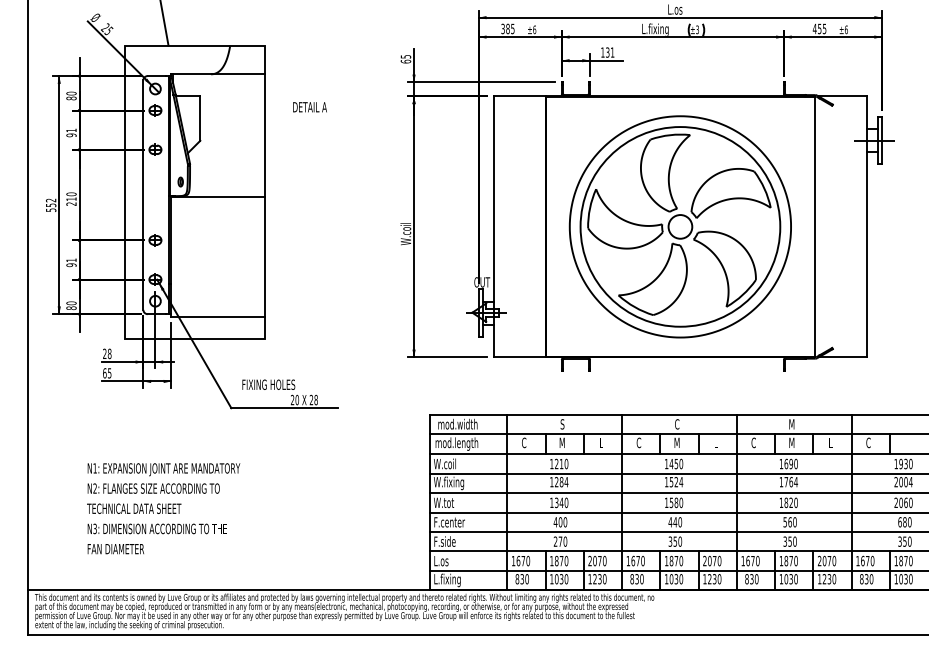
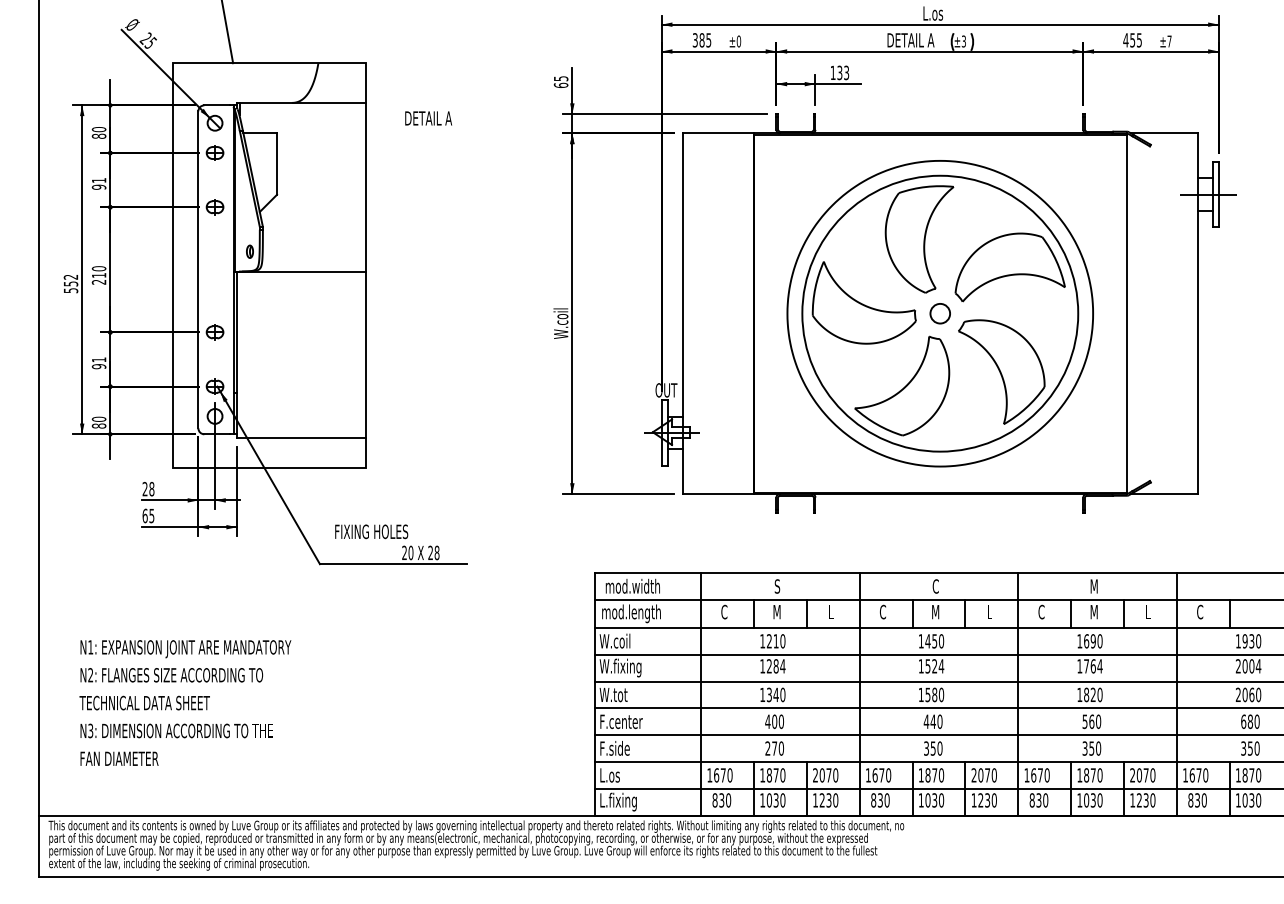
text: (535, 29) -> (739, 40), ±6 -> ±0
text: (659, 29) -> (911, 41), L.fixing -> DETAIL A
text: (846, 29) -> (1169, 41), ±6 -> ±7
text: (612, 52) -> (846, 72), 131 -> 133
text: (309, 107) -> (428, 118), moved
circle: (679, 226) -> (939, 313), size x0.6
text: (163, 508) -> (185, 702), moved

